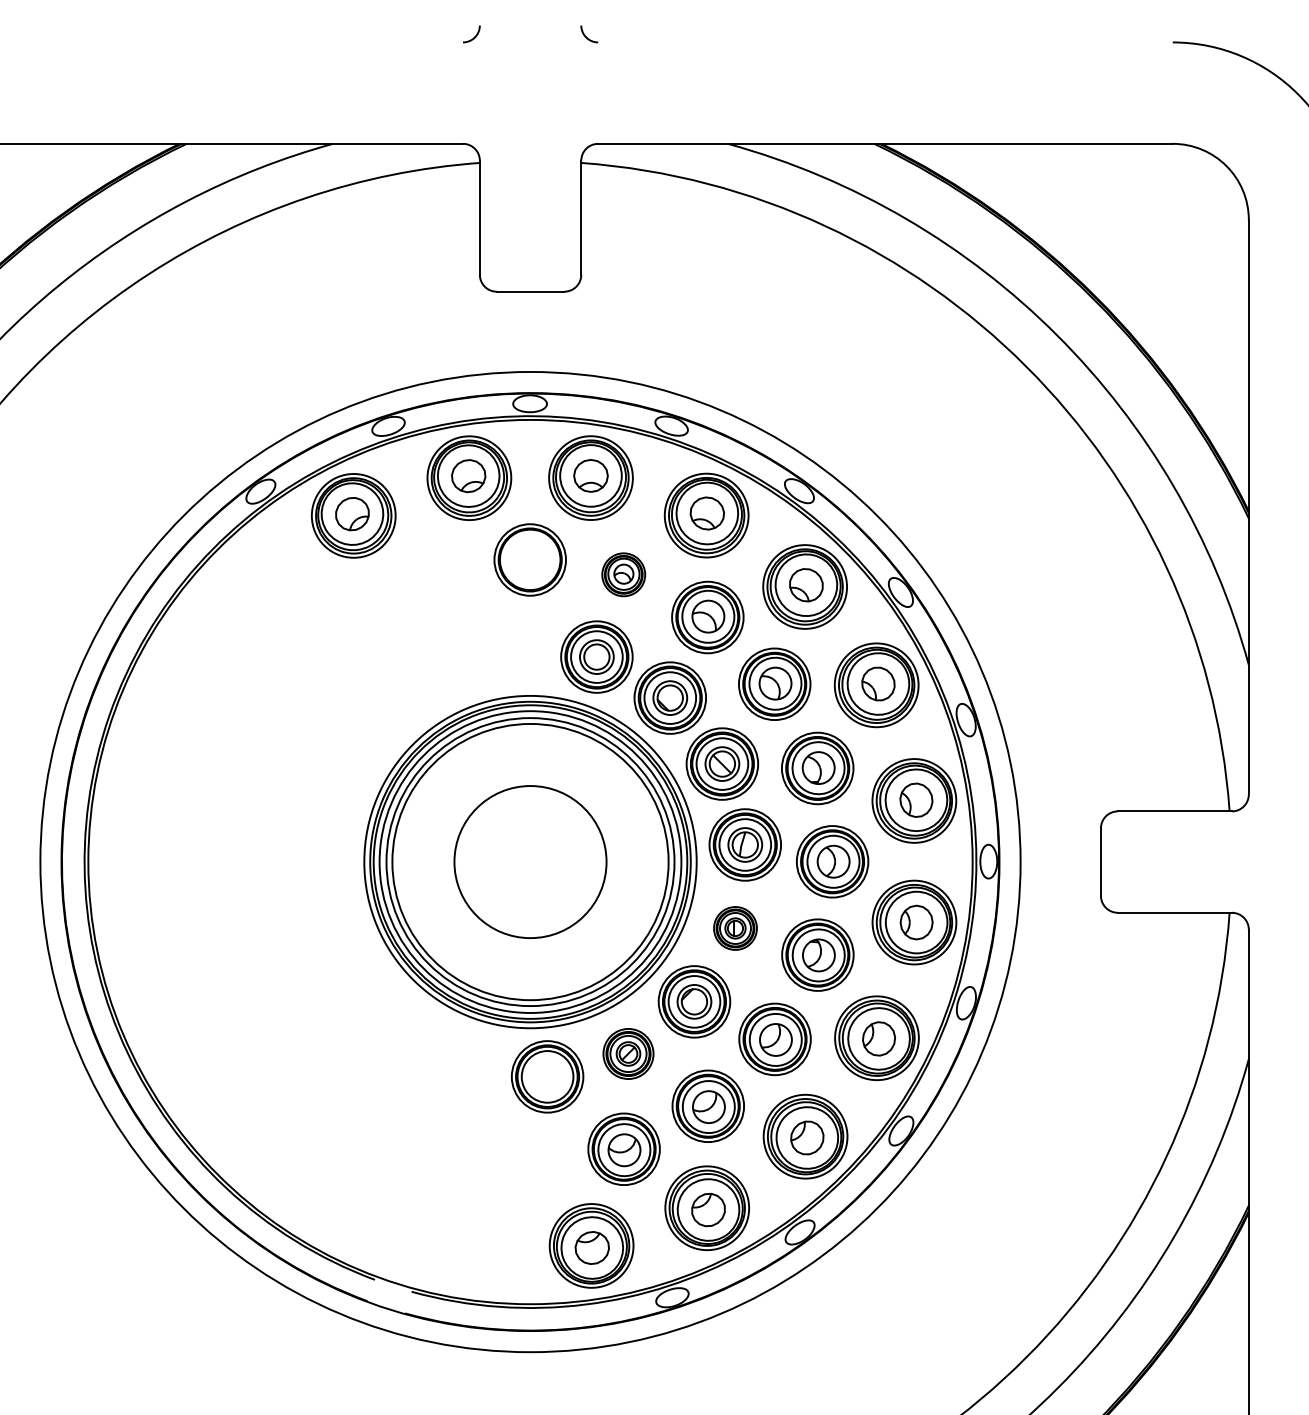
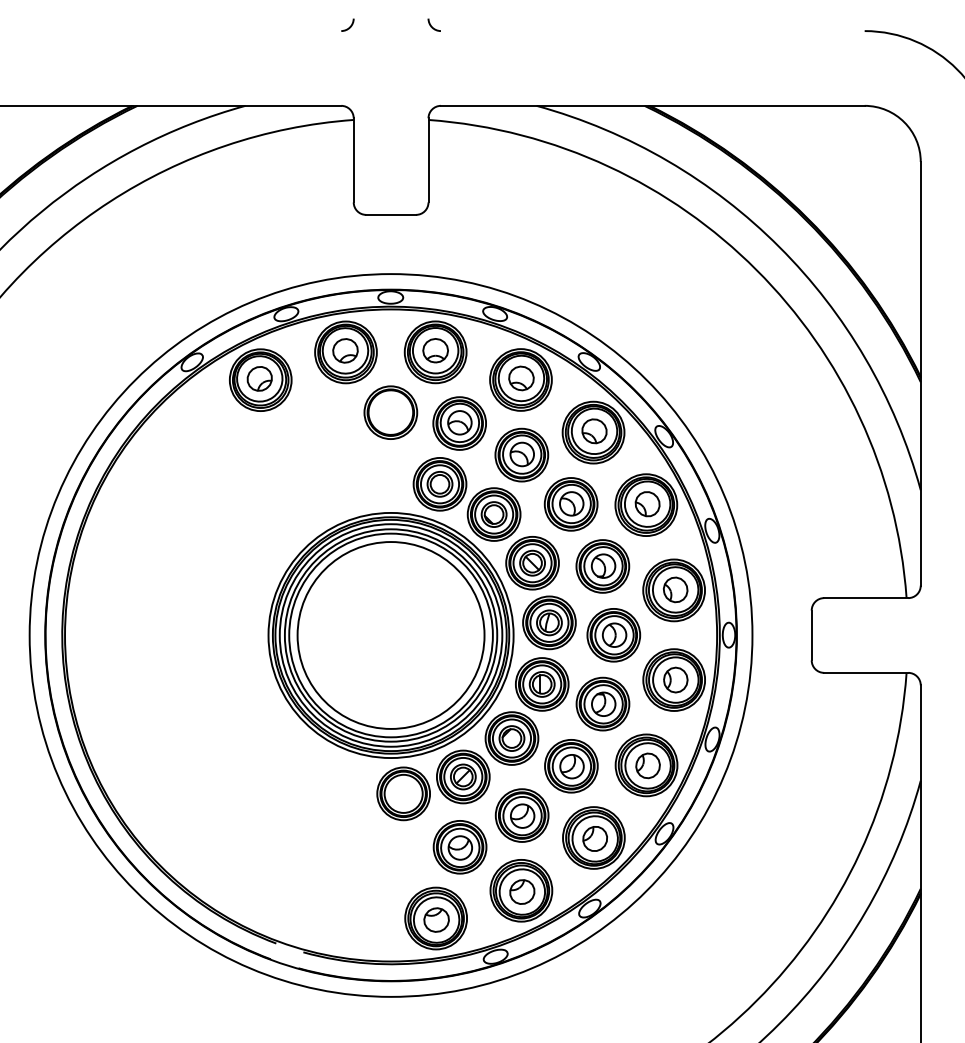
part: (623, 574) -> (459, 423), size x1.67
circle: (530, 861) -> (391, 635), size x1.67
part: (735, 928) -> (542, 684), size x1.67
part: (628, 1053) -> (463, 776), size x1.43

